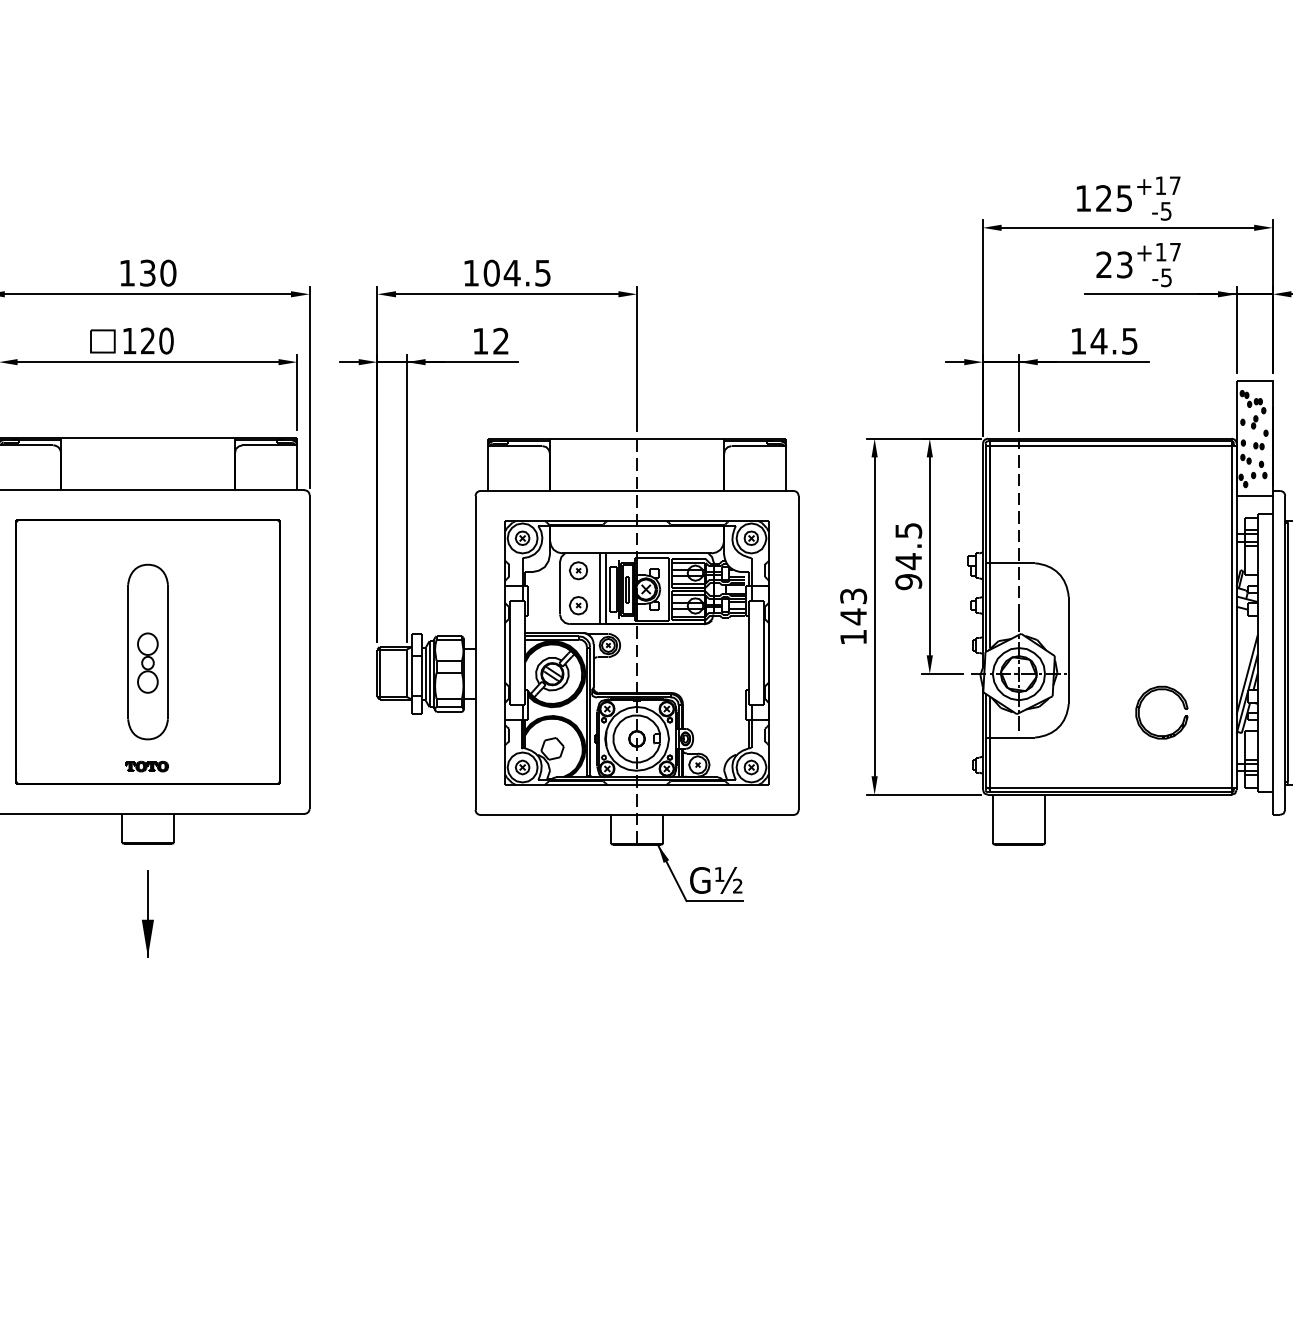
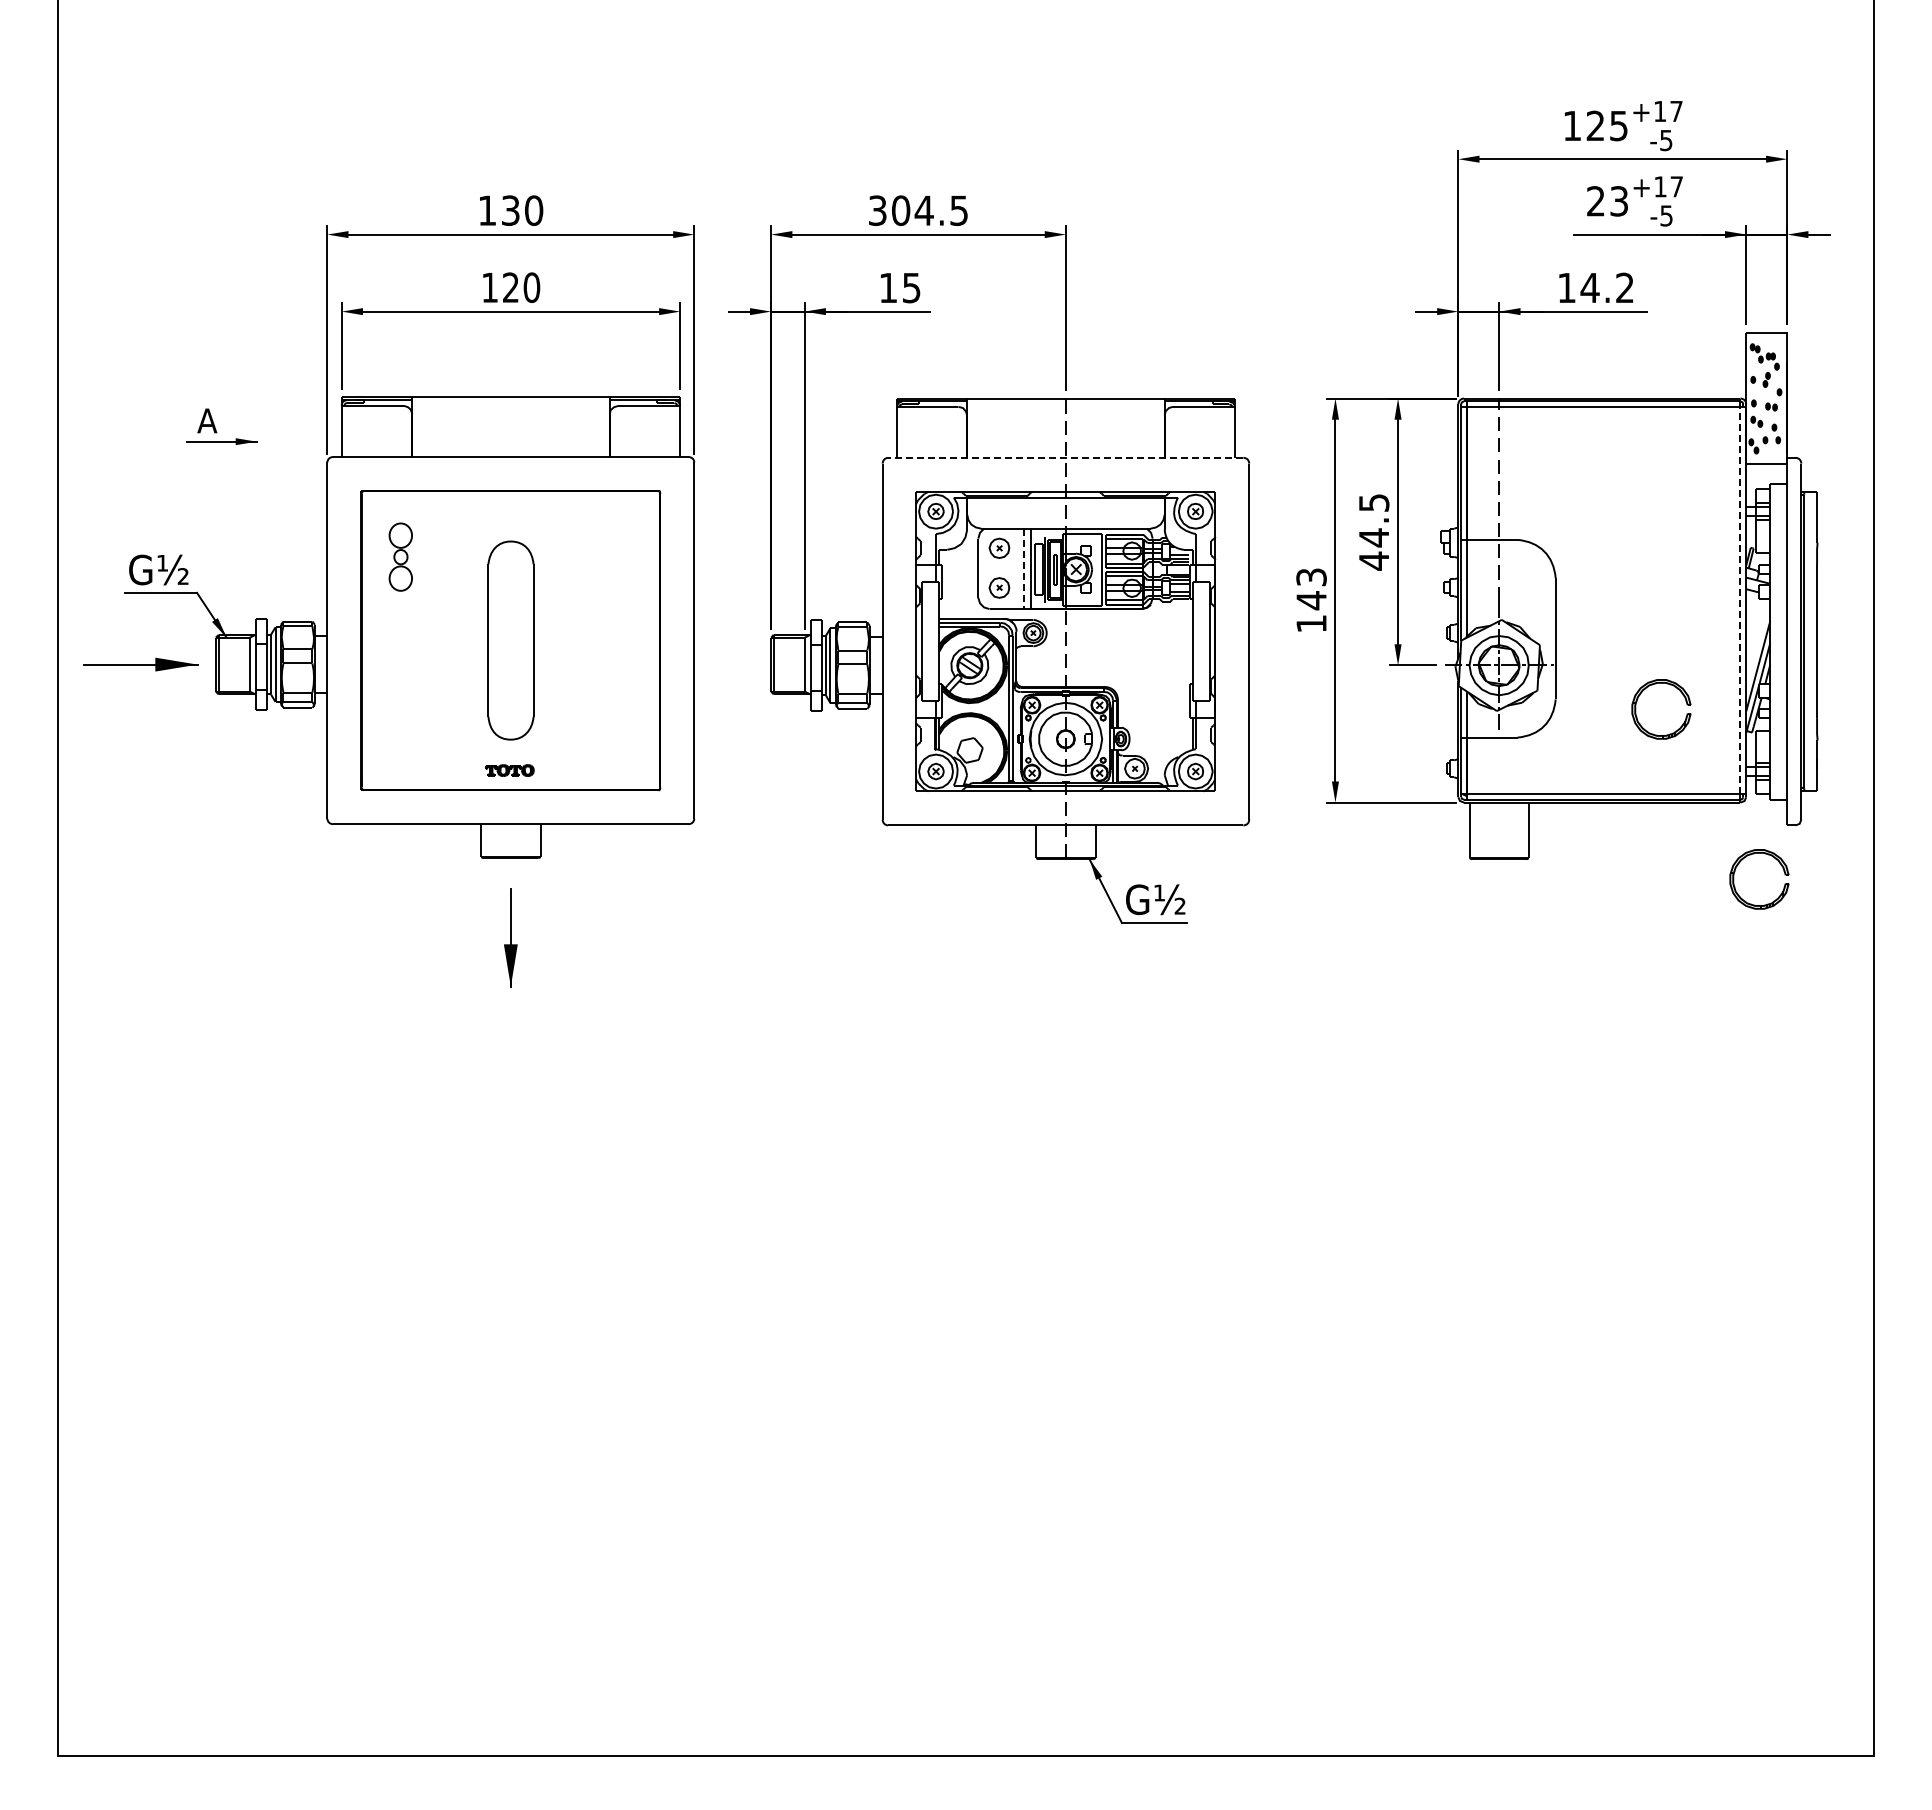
text: (471, 273) -> (877, 210), 104.5 -> 304.5
part: (102, 340) -> (459, 287), removed
text: (501, 340) -> (911, 287), 12 -> 15
text: (1129, 340) -> (1624, 287), 14.5 -> 14.2
line: (636, 490) -> (1065, 457), solid -> dashed
text: (908, 581) -> (1373, 560), 94.5 -> 44.5
line: (599, 589) -> (1023, 569), solid -> dashed
line: (1231, 616) -> (1740, 600), solid -> dashed
part: (147, 662) -> (400, 556), moved
part: (1226, 862) -> (1734, 879), added

